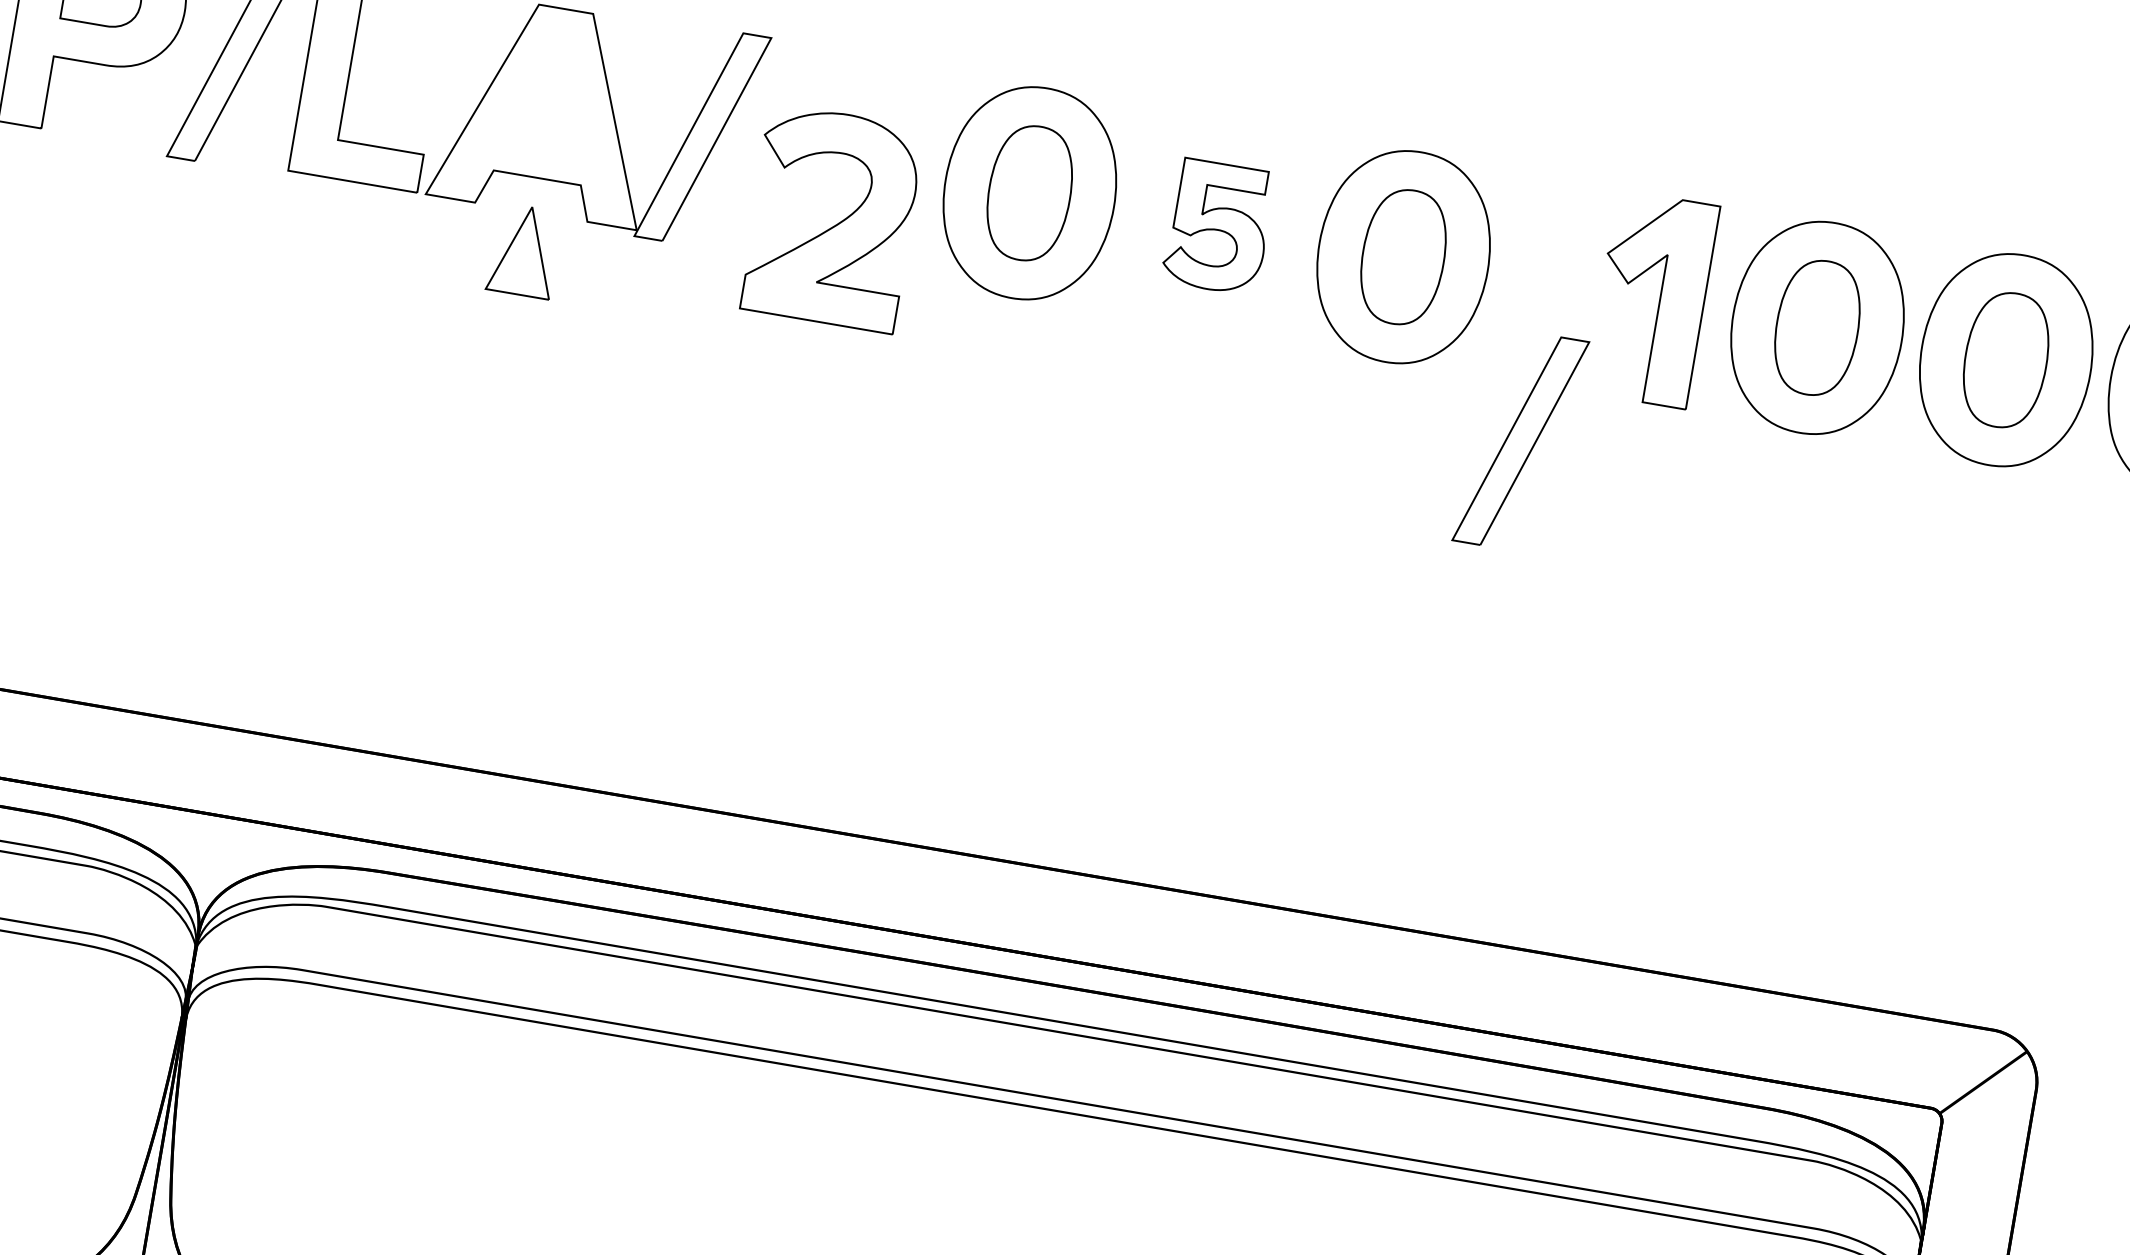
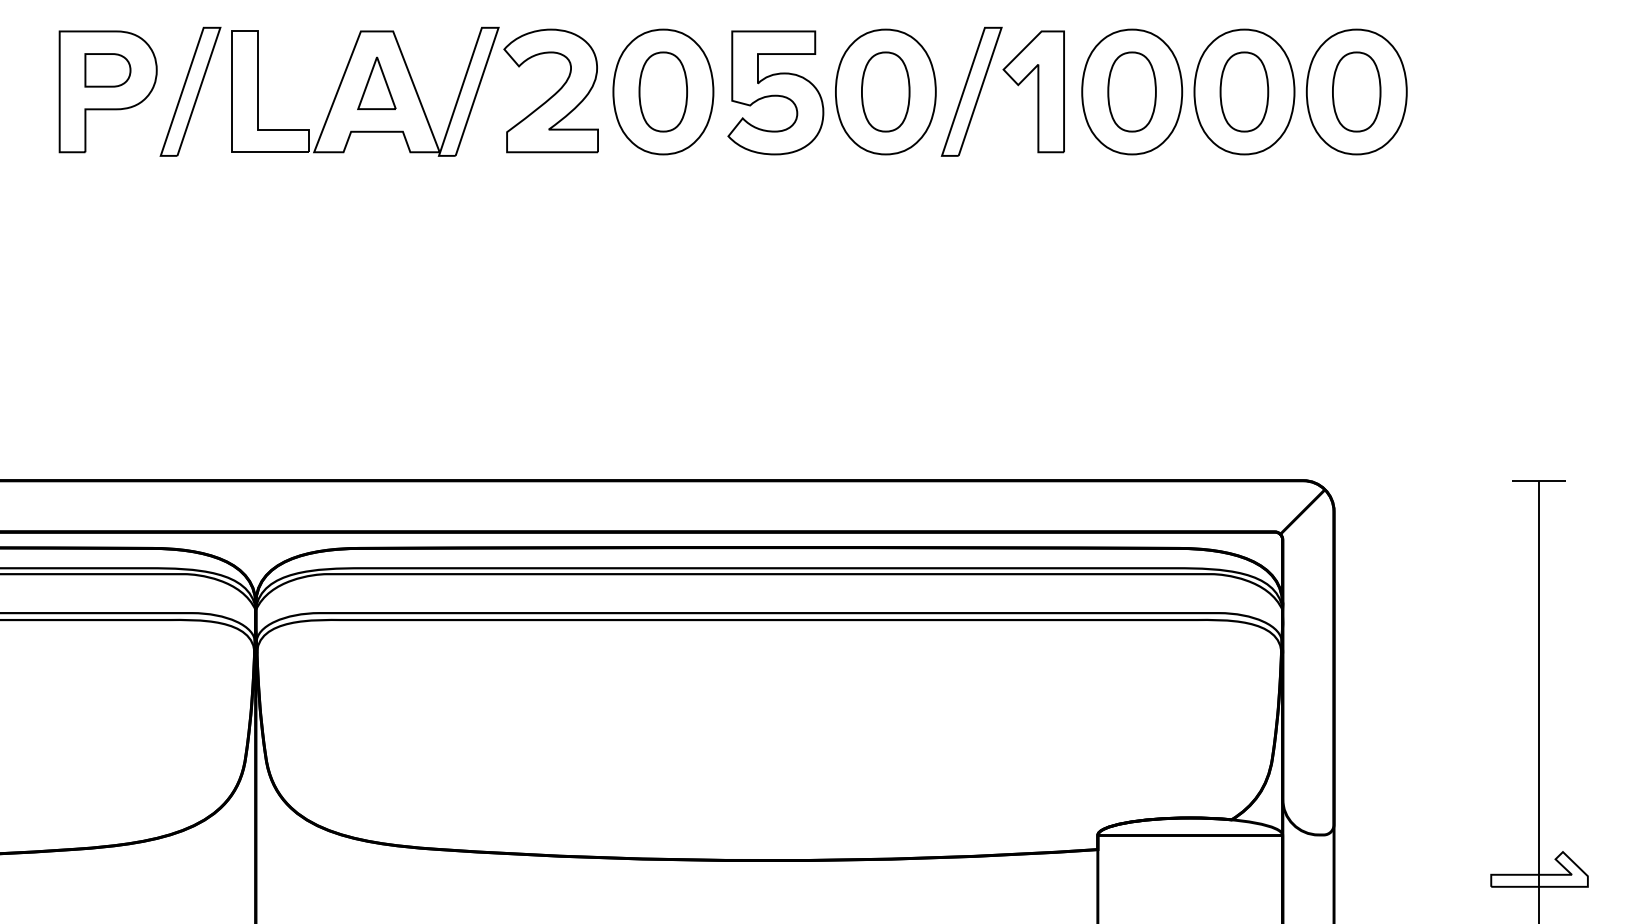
part: (830, 217) -> (550, 90), moved
part: (1218, 226) -> (775, 92), size x1.67
part: (524, 249) -> (376, 82), moved
part: (1520, 440) -> (971, 91), moved

